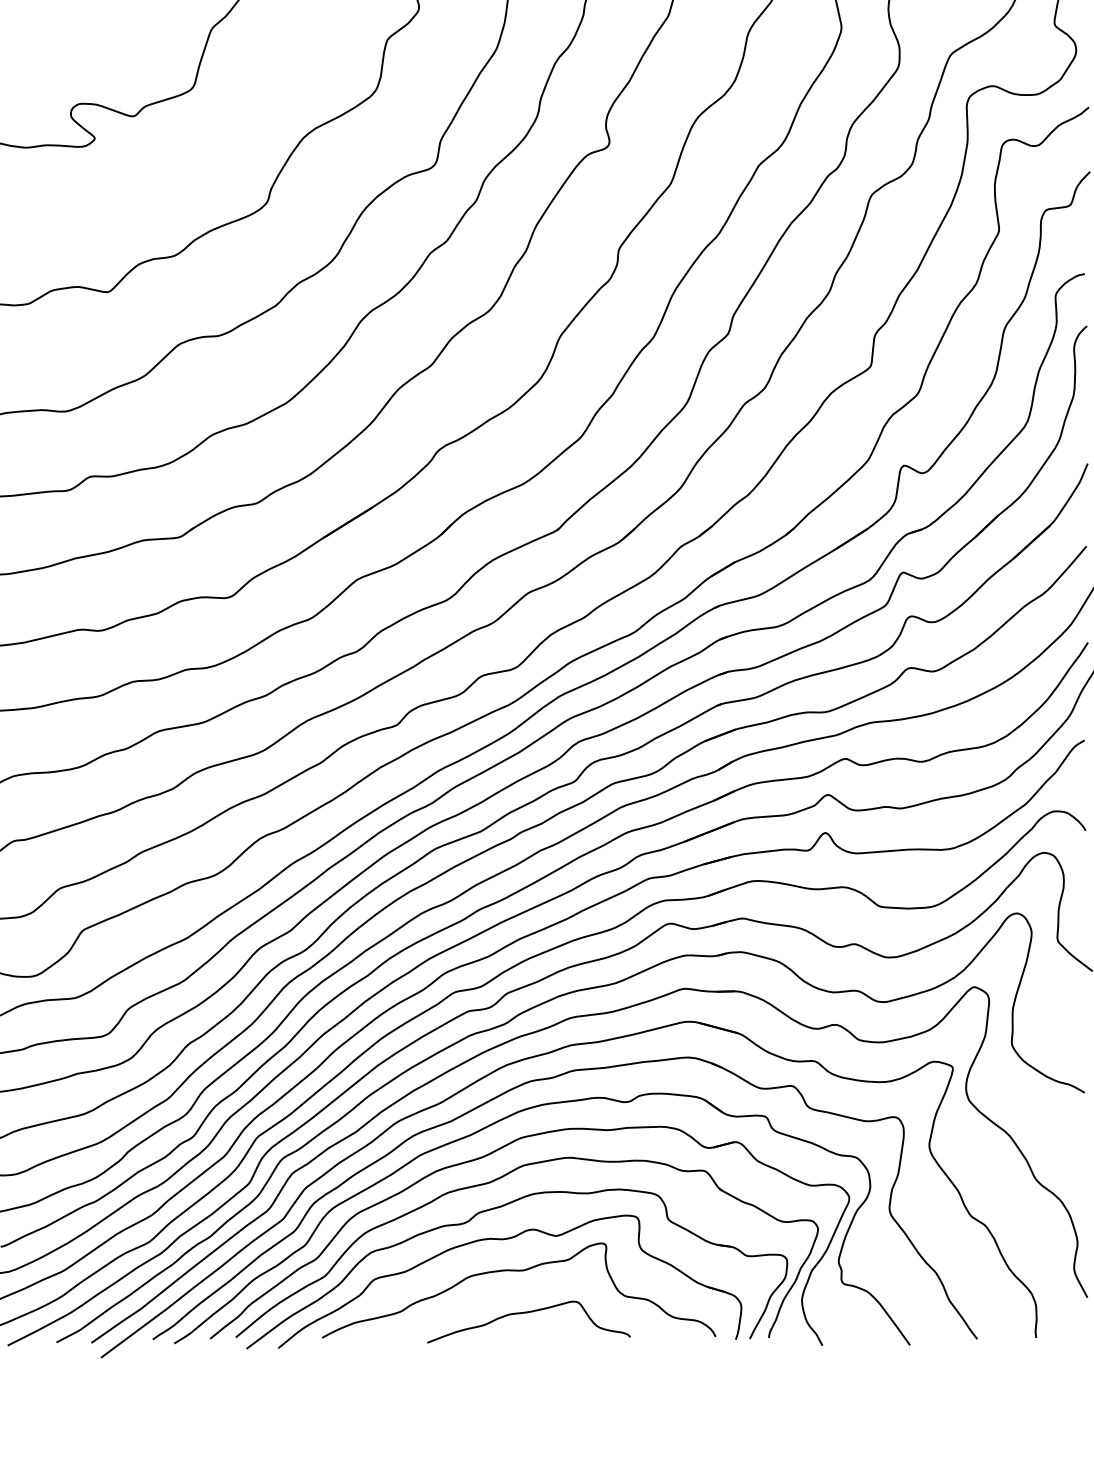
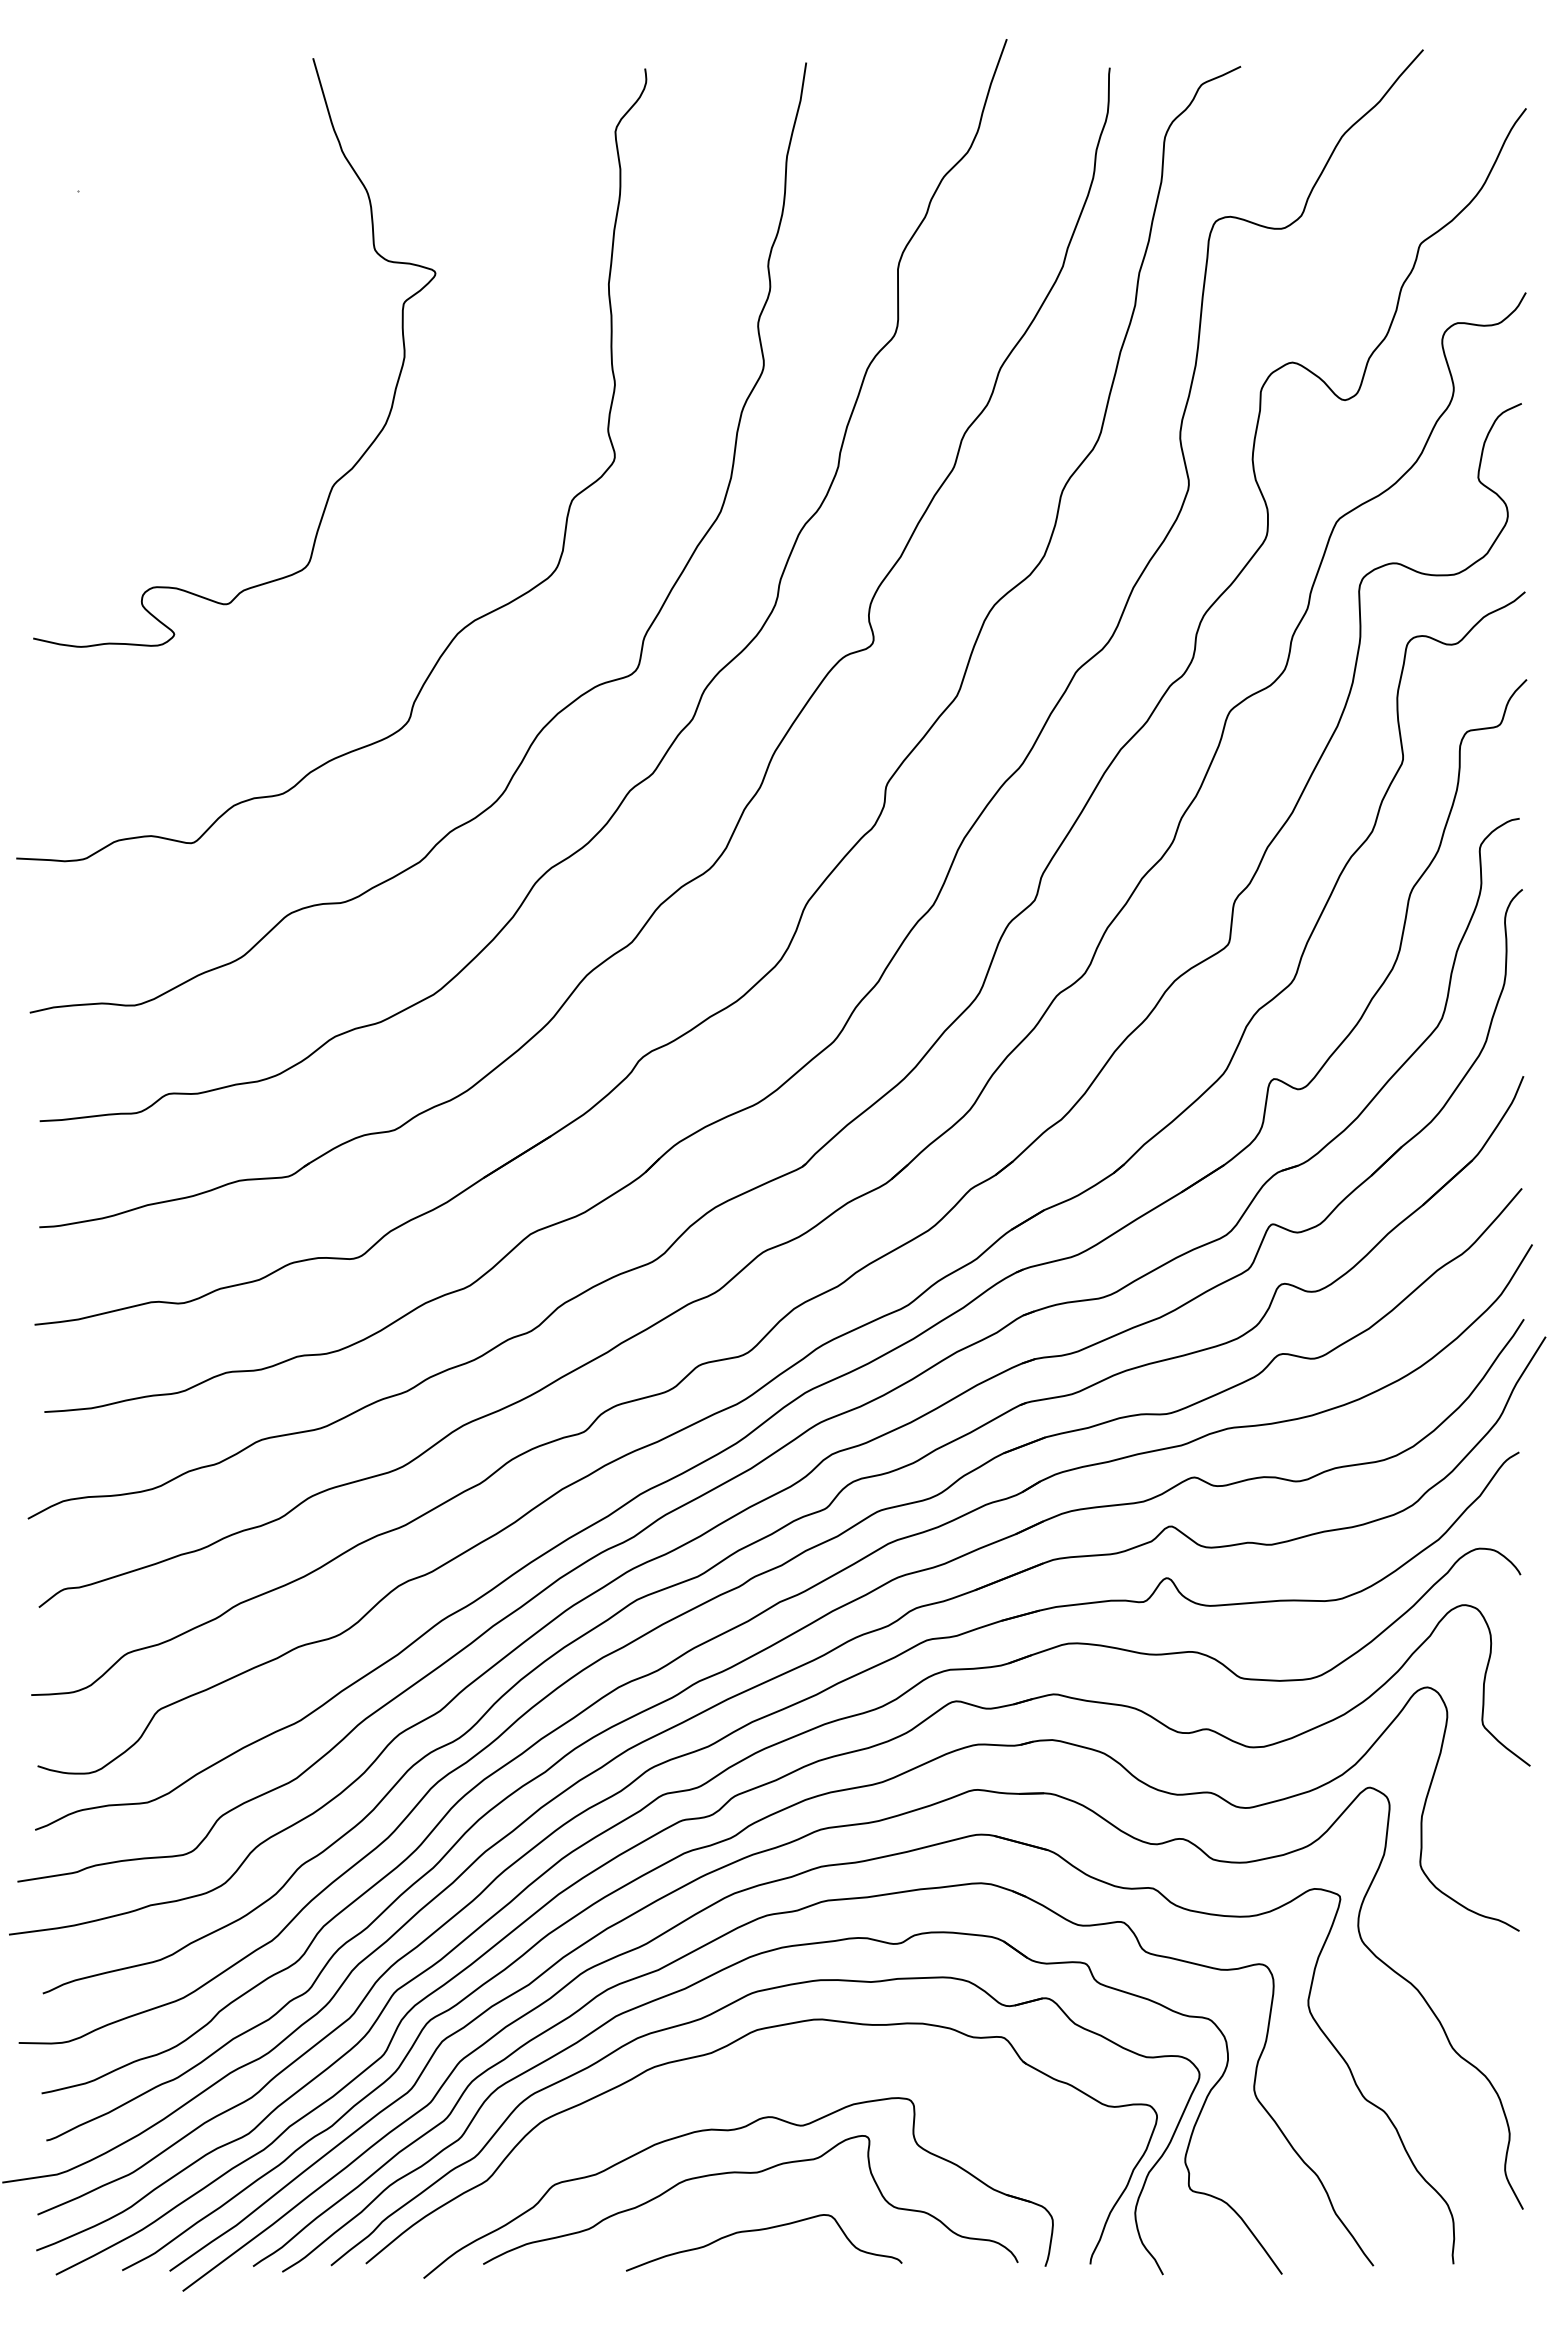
part: (499, 1207) -> (724, 2087), removed

